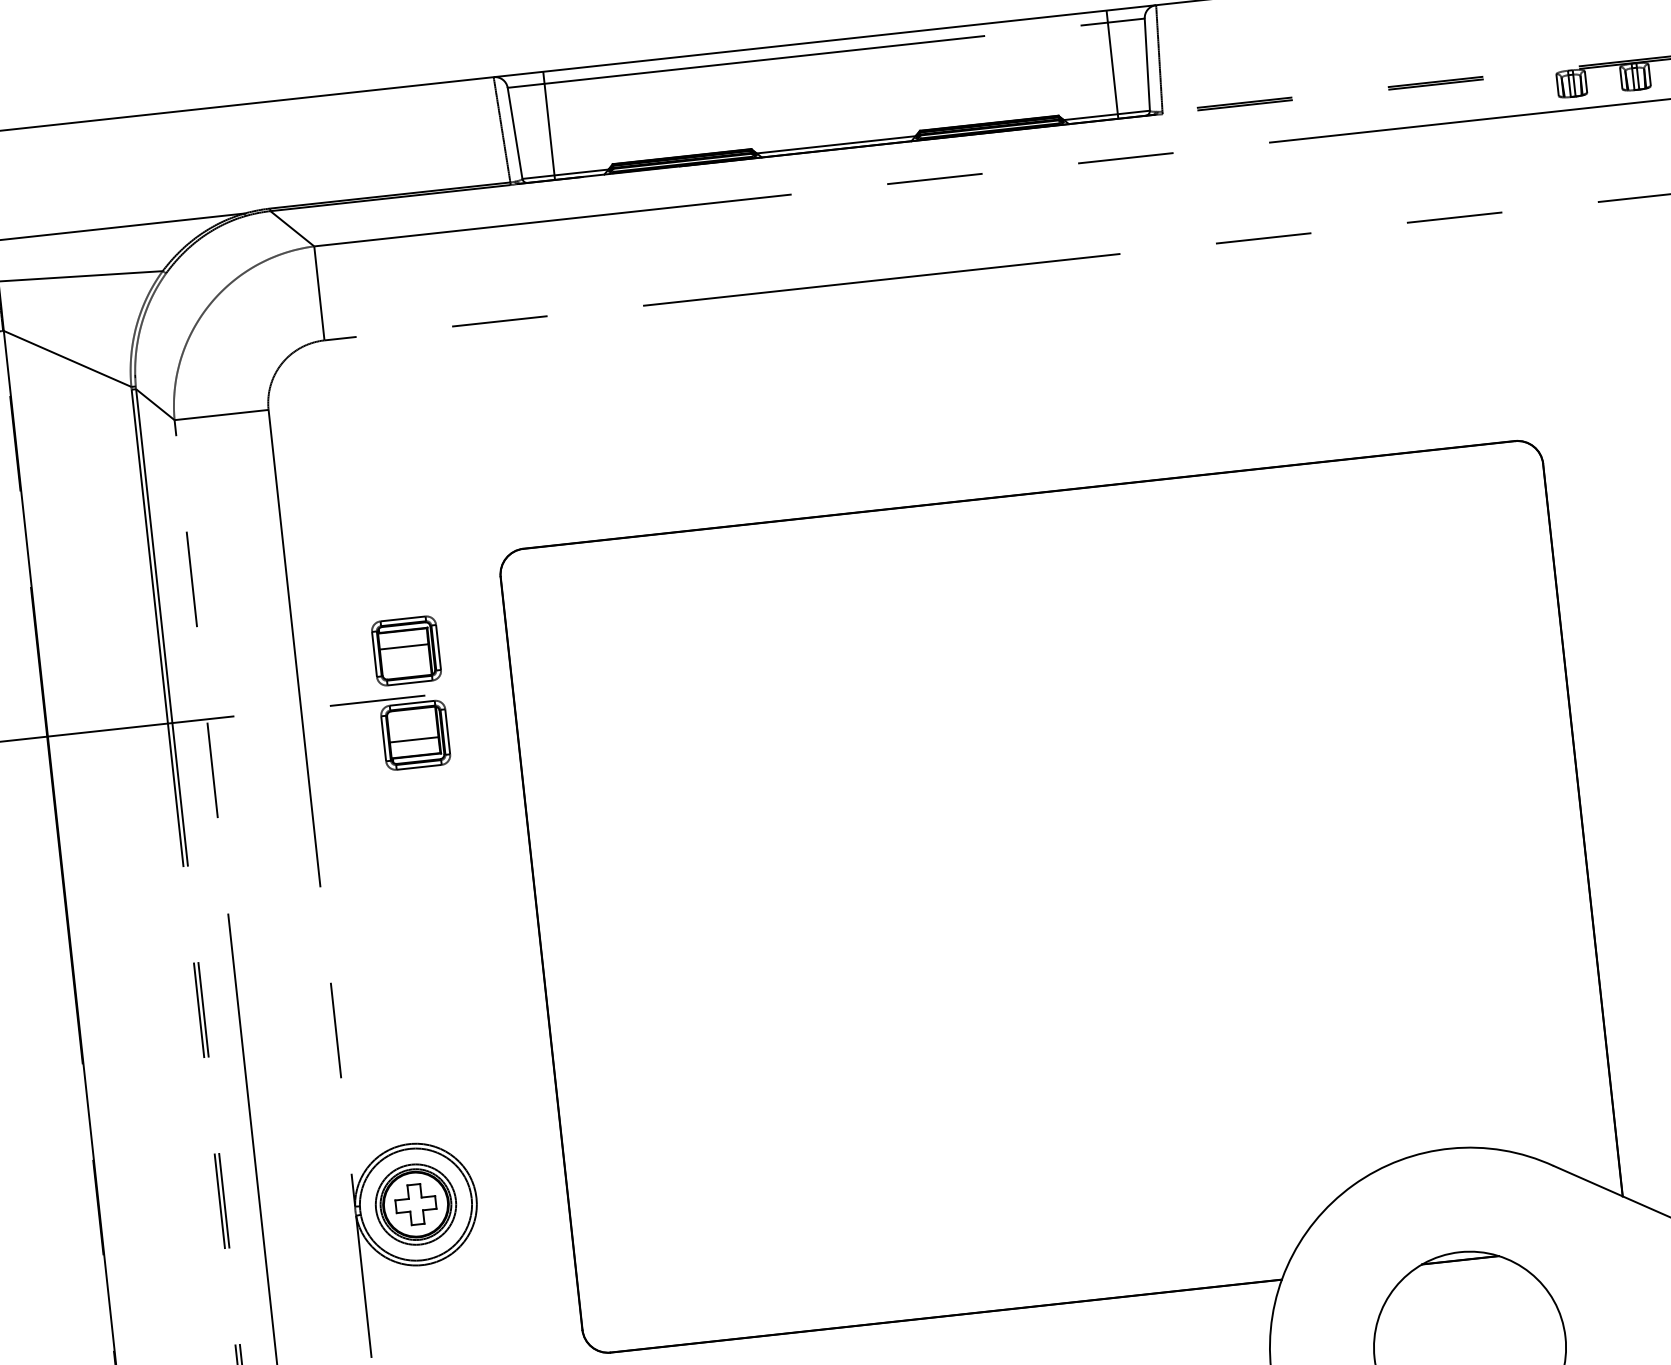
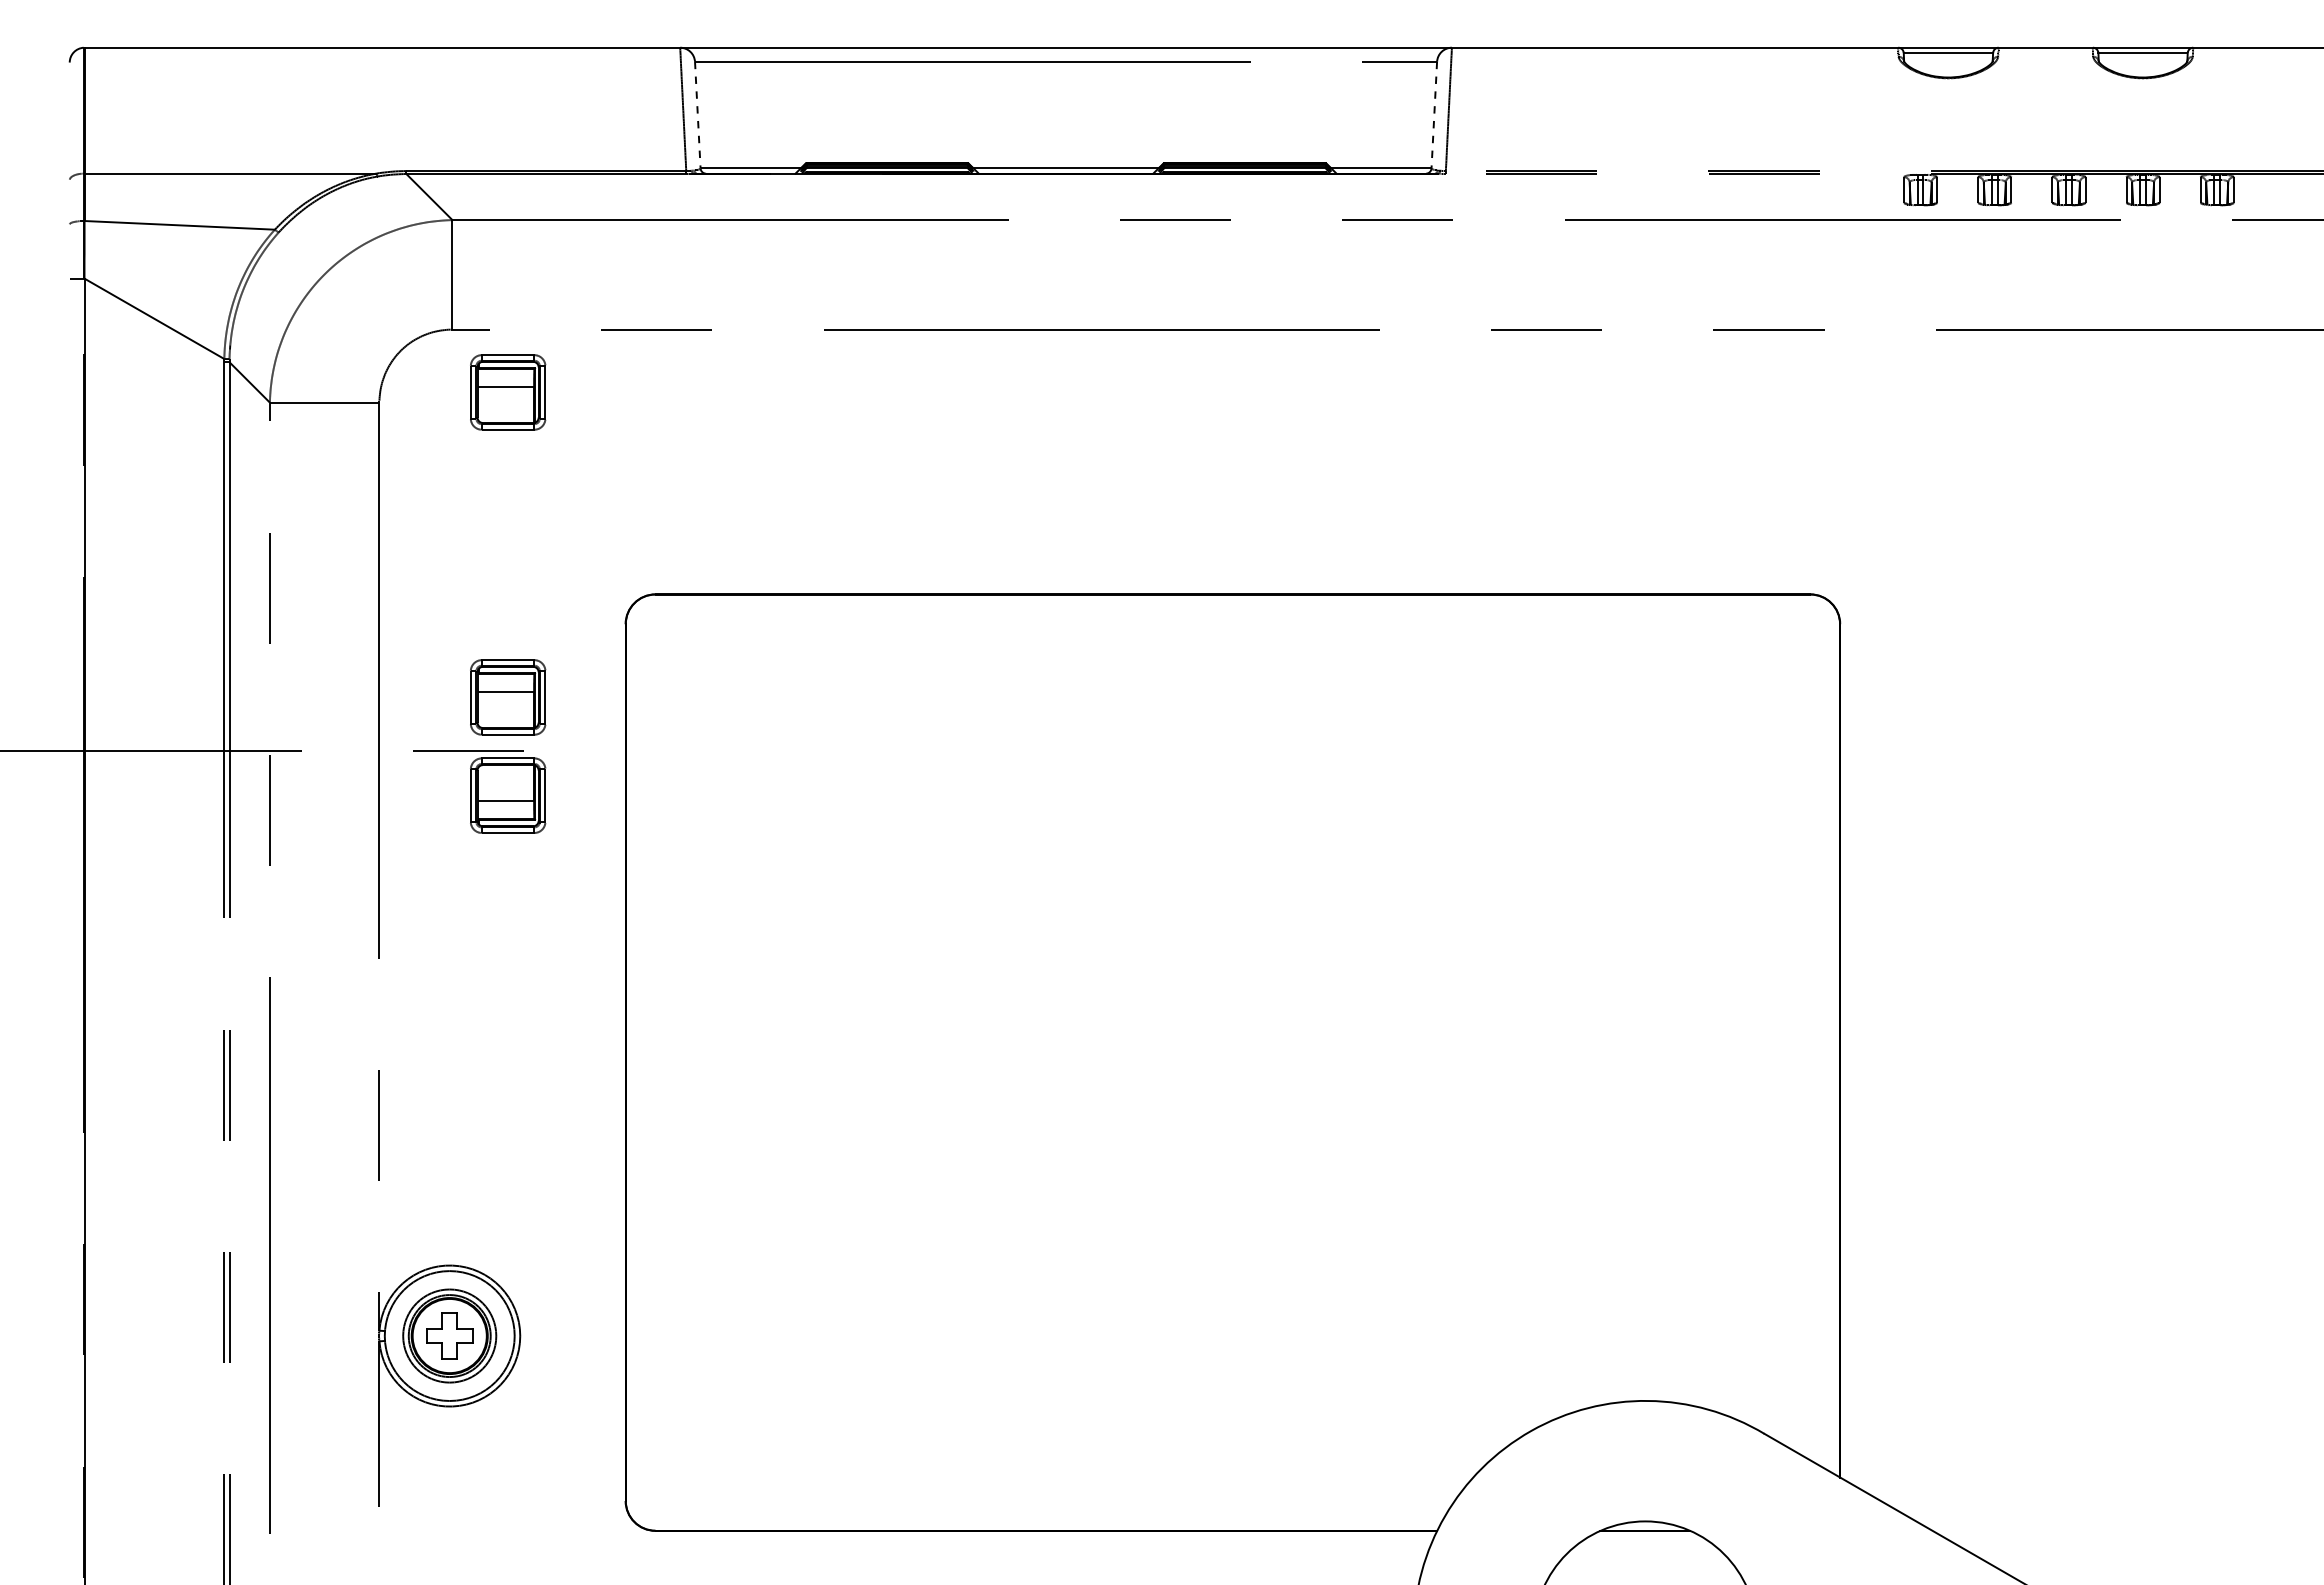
line: (1112, 64) -> (1394, 110), removed
line: (1147, 65) -> (1434, 115), solid -> dashed
line: (548, 125) -> (737, 110), removed
line: (514, 133) -> (697, 115), solid -> dashed
part: (378, 389) -> (508, 392), added

